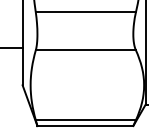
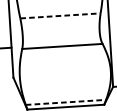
line: (86, 12) -> (60, 16), solid -> dashed
line: (86, 120) -> (66, 102), solid -> dashed

